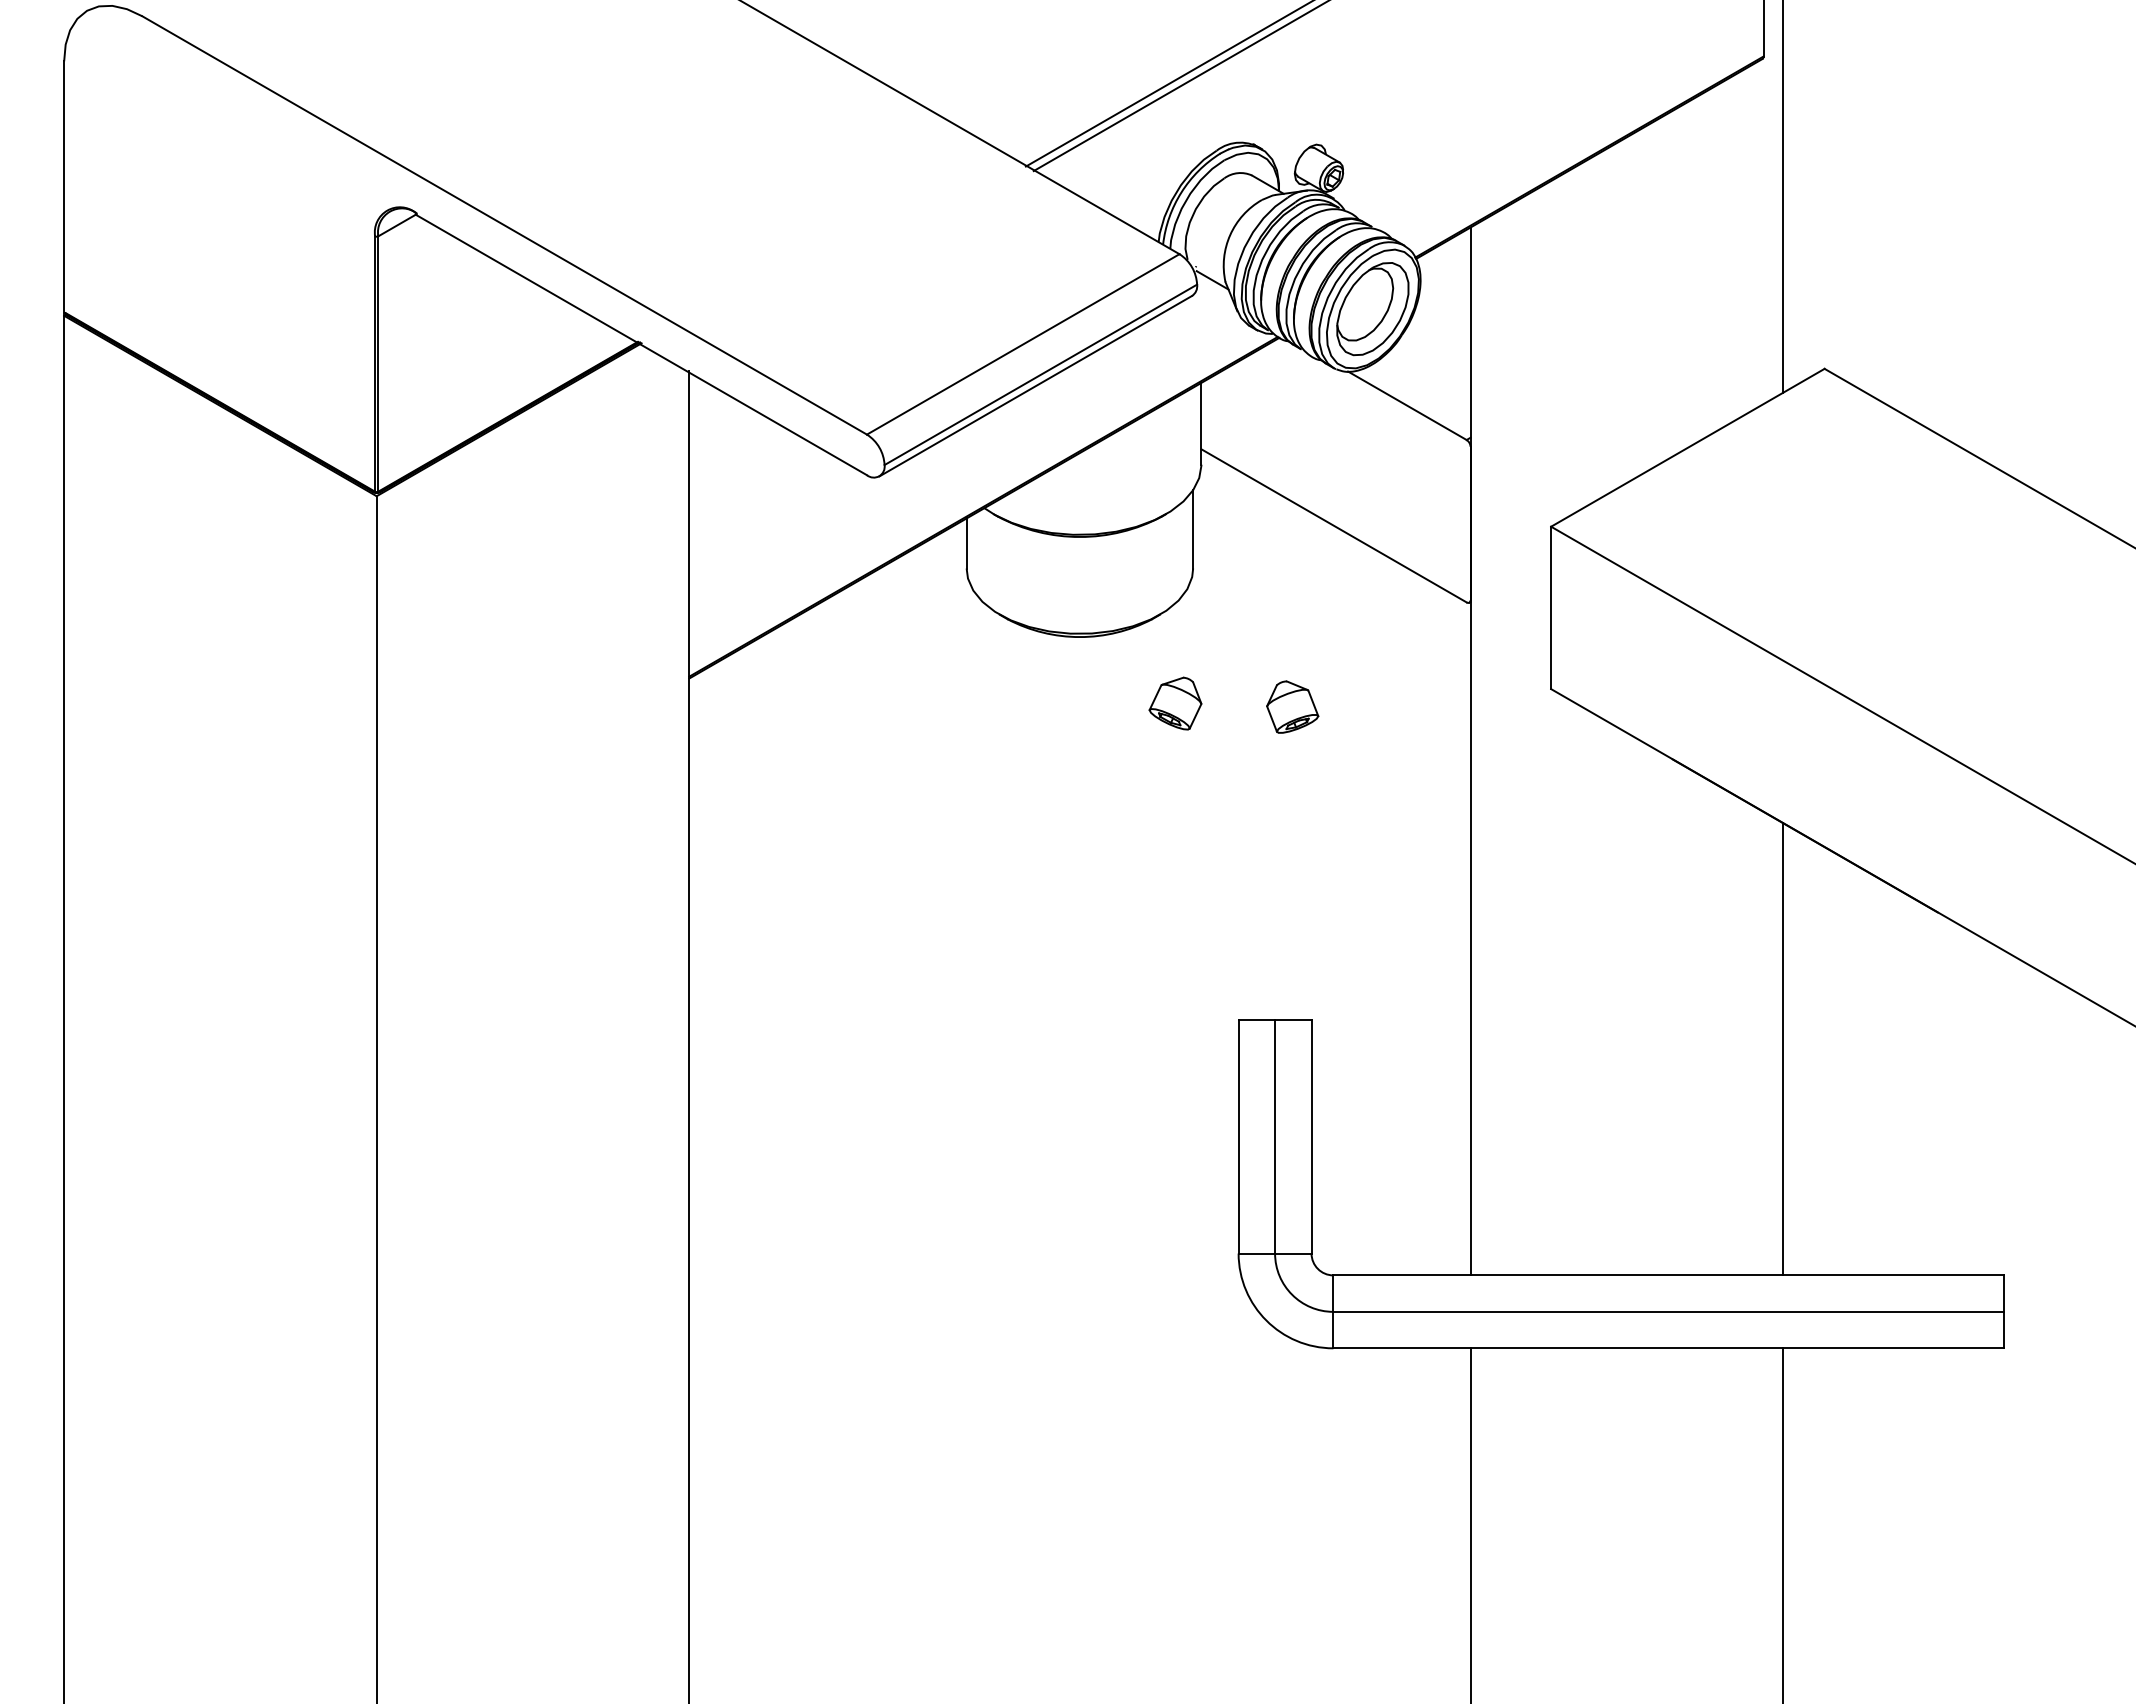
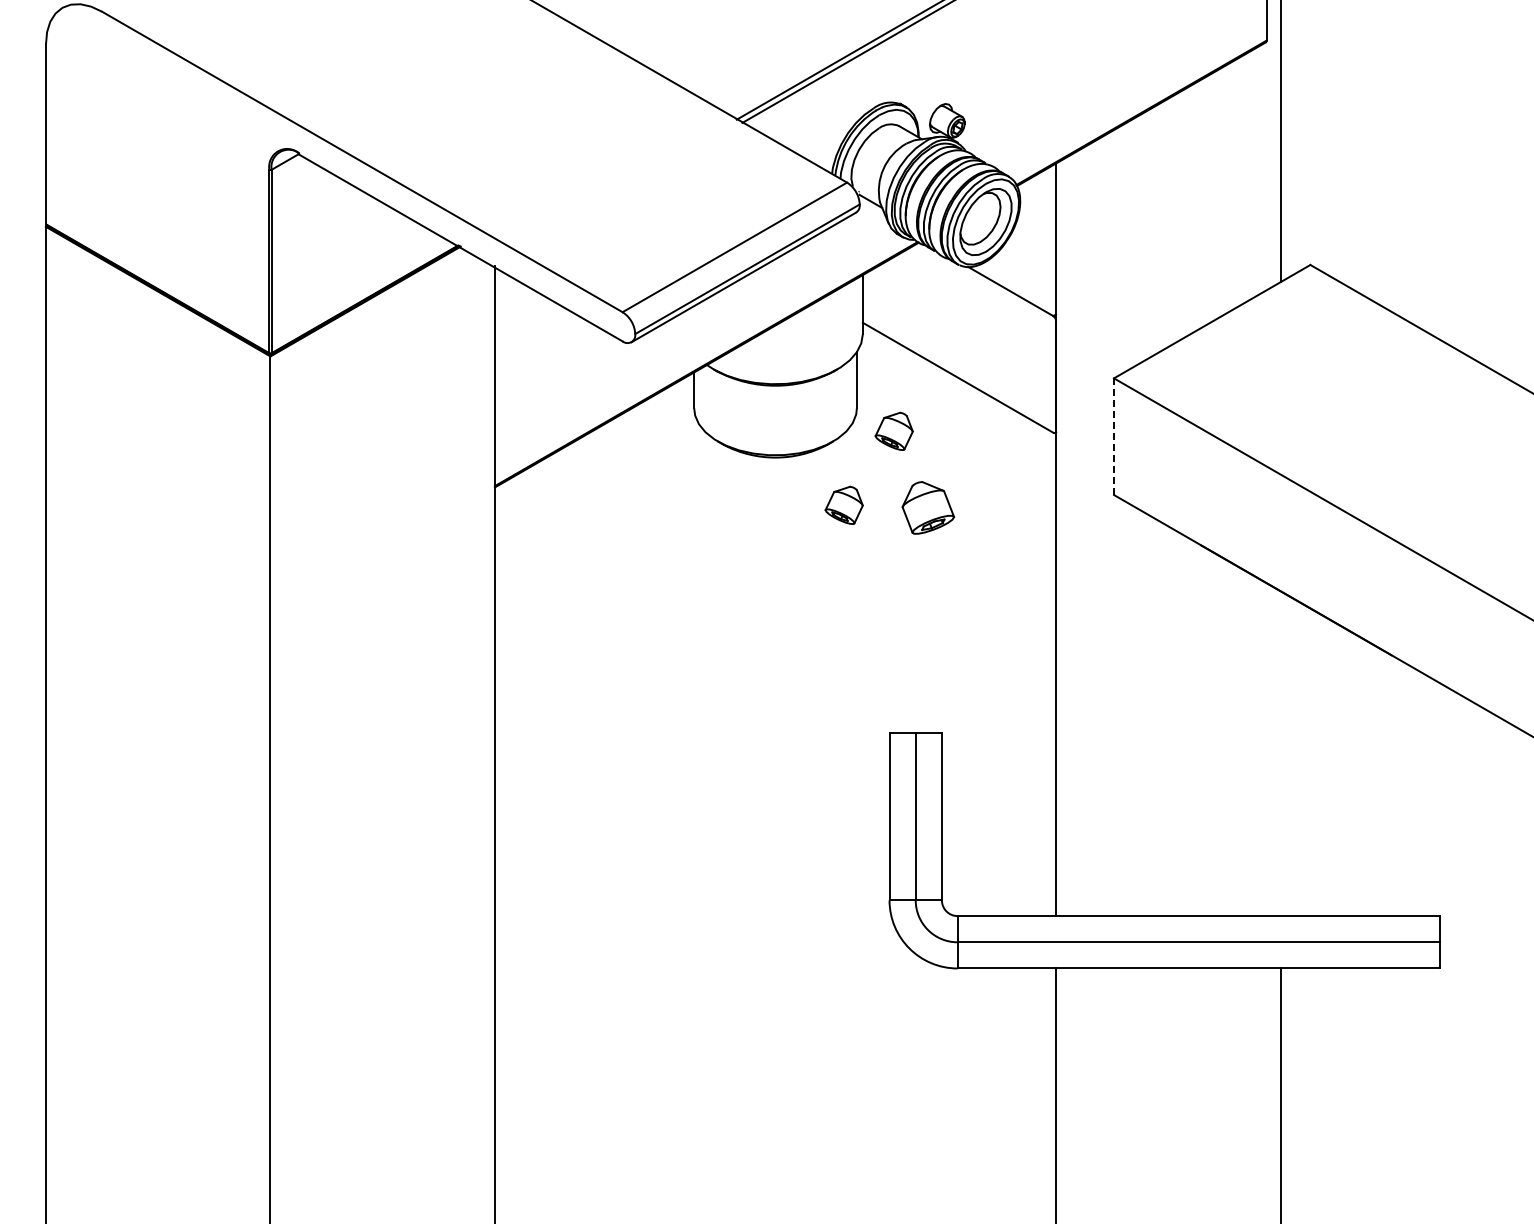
part: (1244, 599) -> (893, 430), added
line: (1551, 607) -> (1114, 436), solid -> dashed
part: (1292, 706) -> (928, 507), size x1.4
line: (1782, 1049) -> (1280, 753), removed

